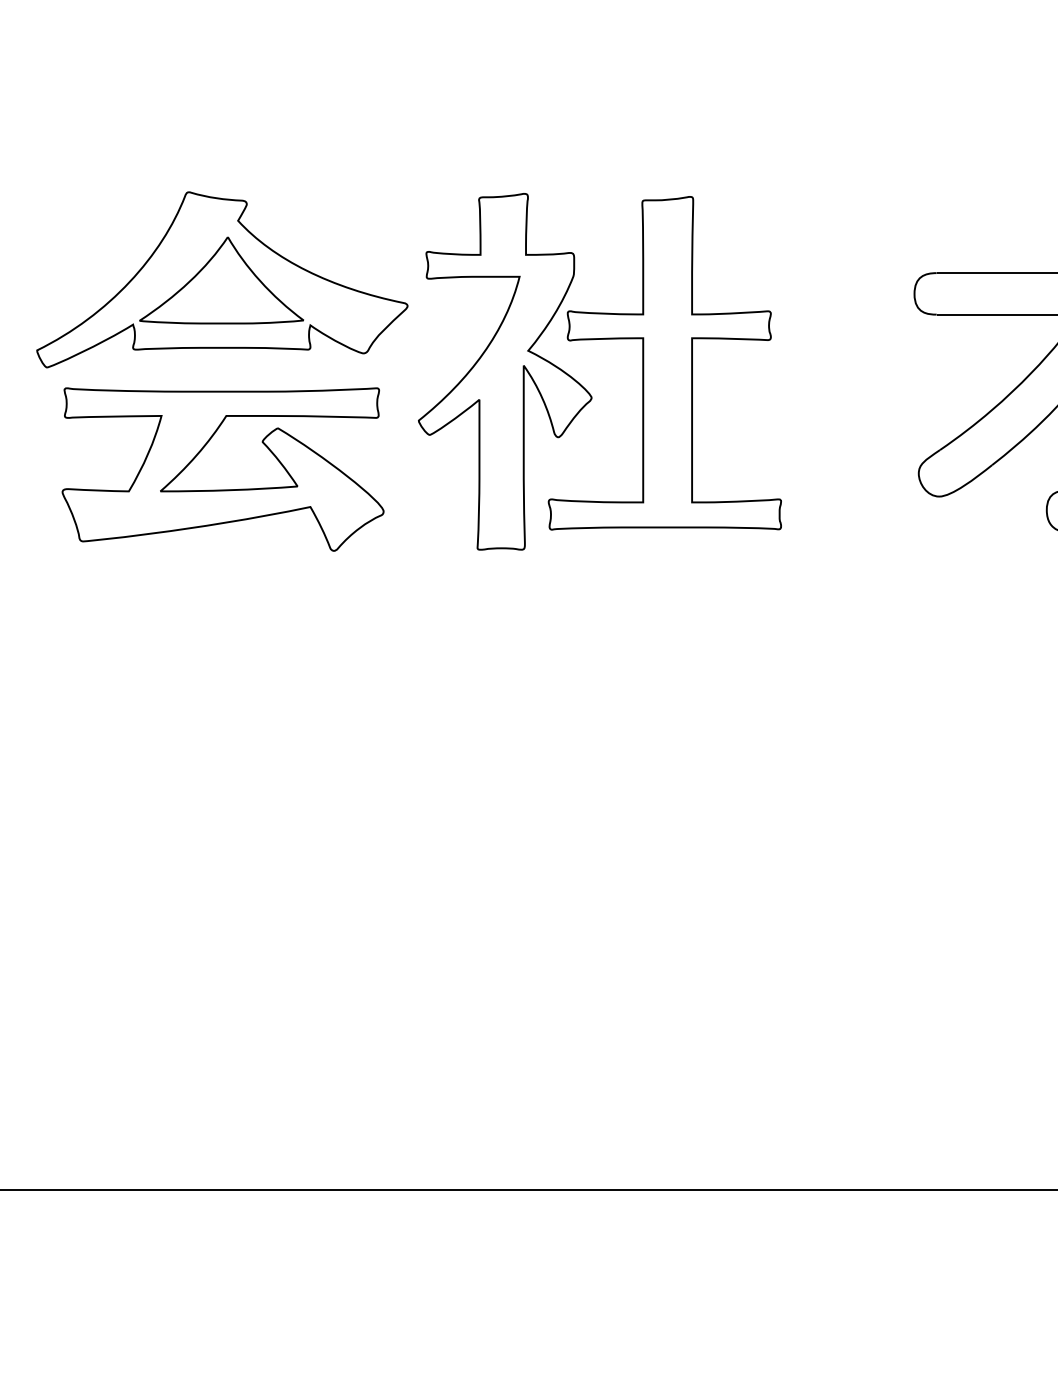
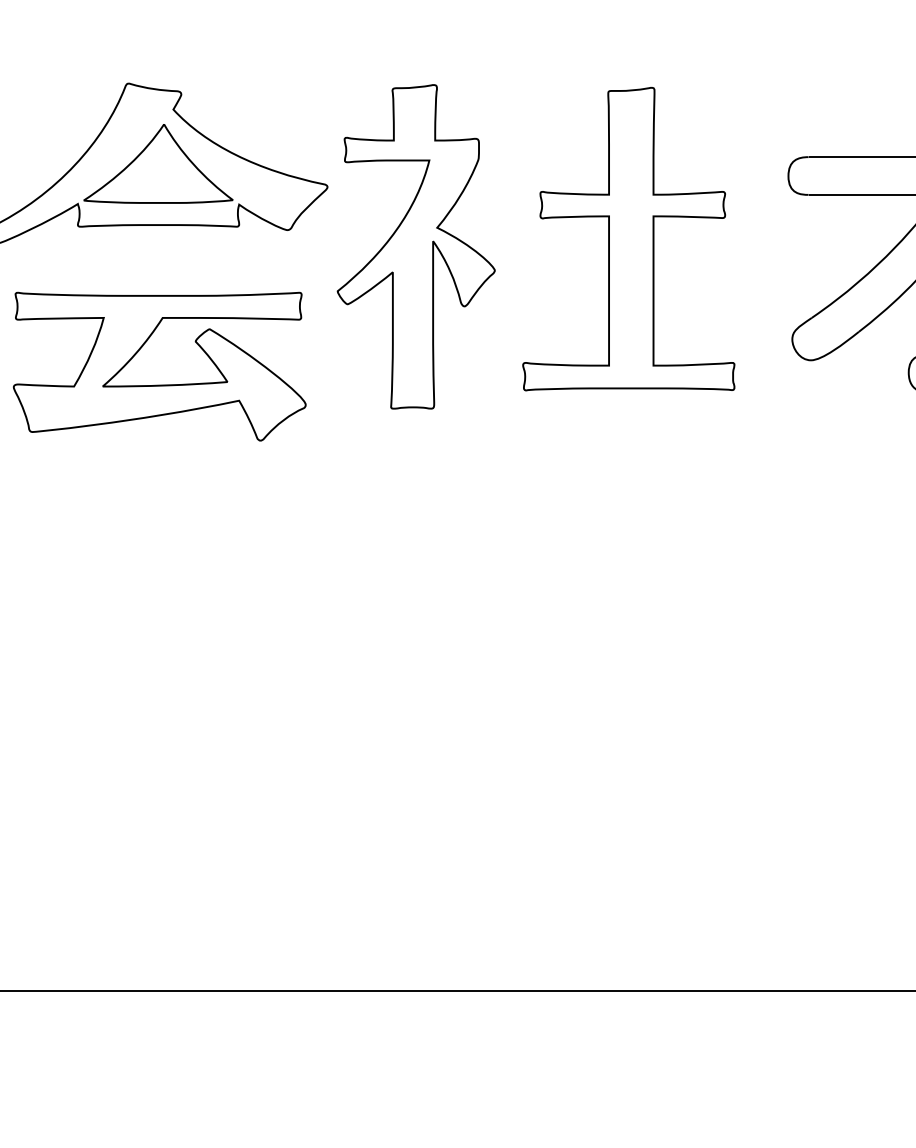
part: (664, 363) -> (628, 239), moved
part: (222, 489) -> (159, 384), moved

